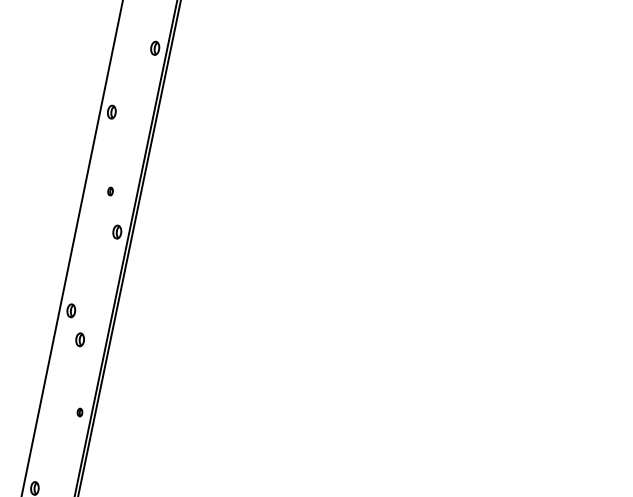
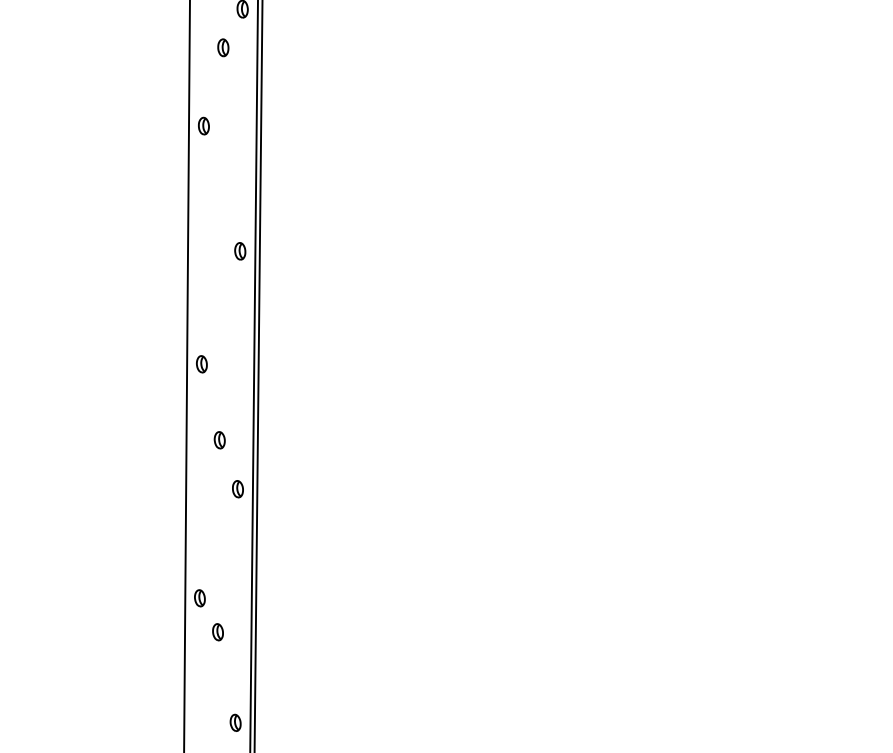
part: (111, 112) -> (201, 364), moved
part: (110, 191) -> (219, 440), size x1.67
part: (79, 412) -> (235, 722), size x1.67

